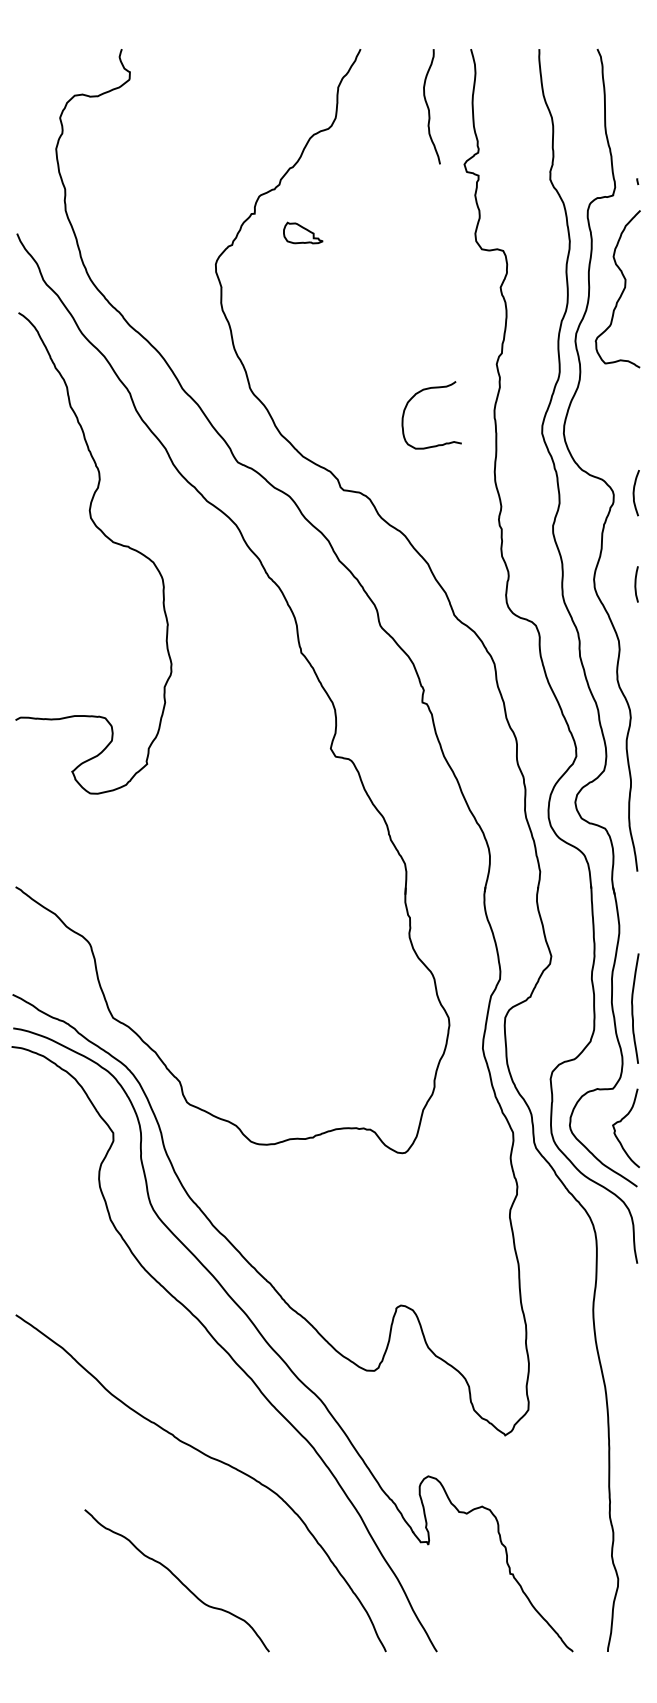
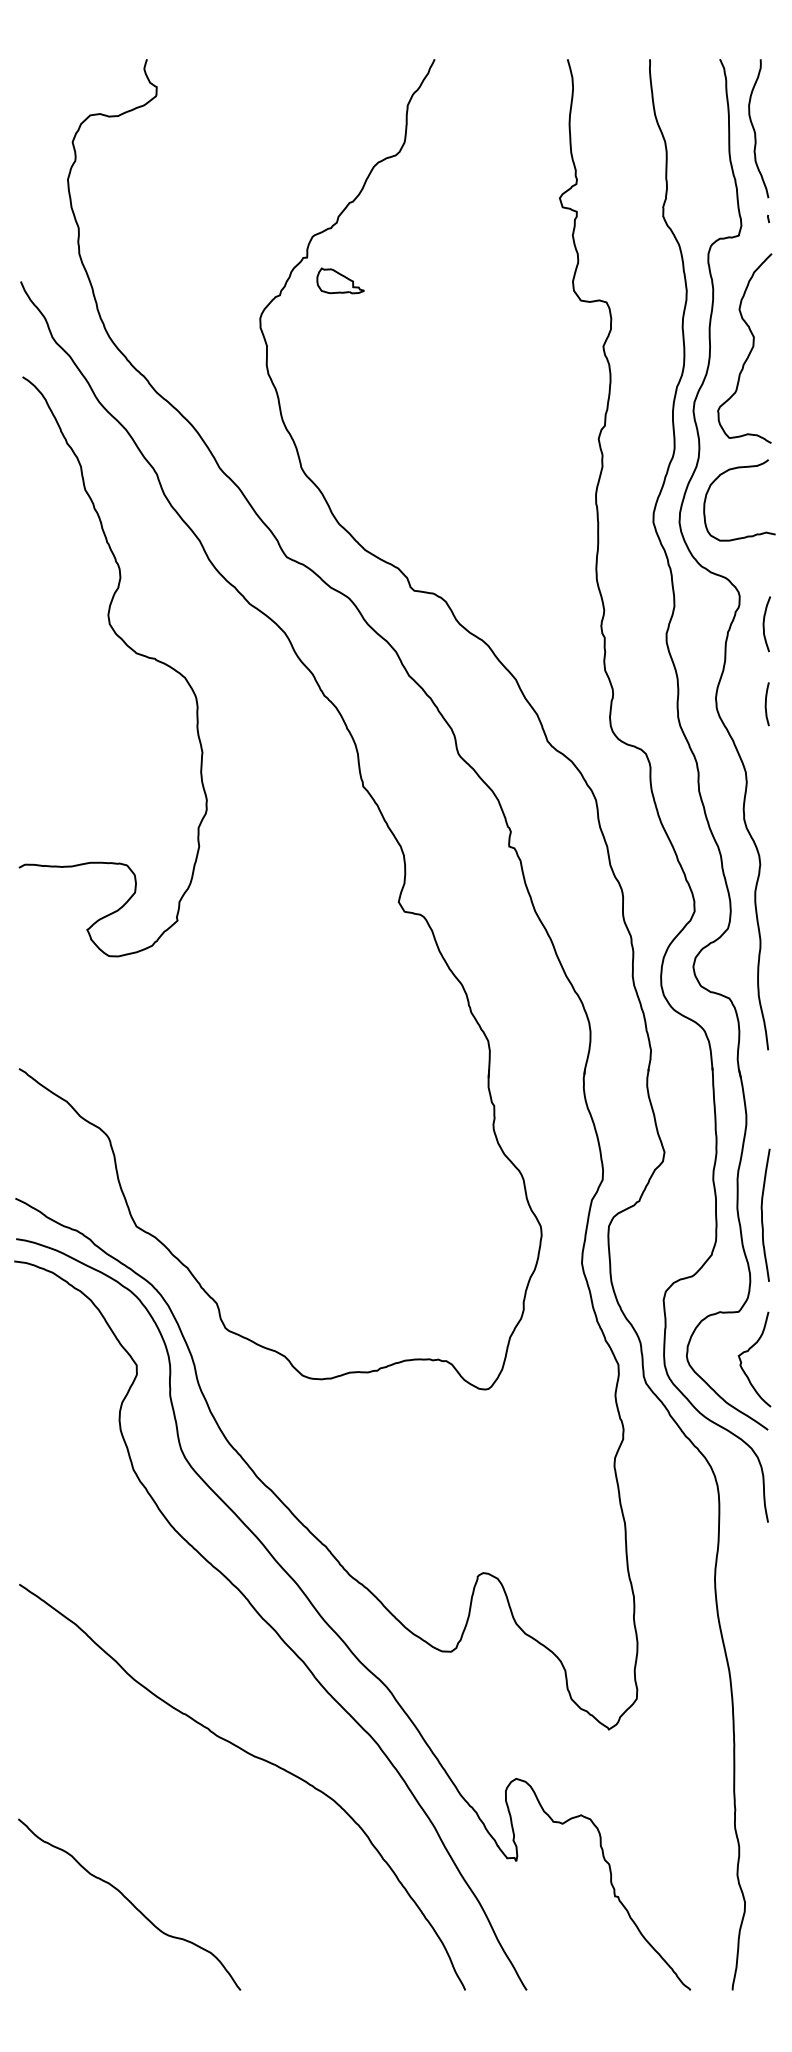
curve: (429, 108) -> (755, 130), moved
part: (303, 232) -> (340, 280), moved
curve: (414, 397) -> (718, 478), moved
curve: (634, 493) -> (764, 624), moved
curve: (177, 1579) -> (130, 1903), moved

